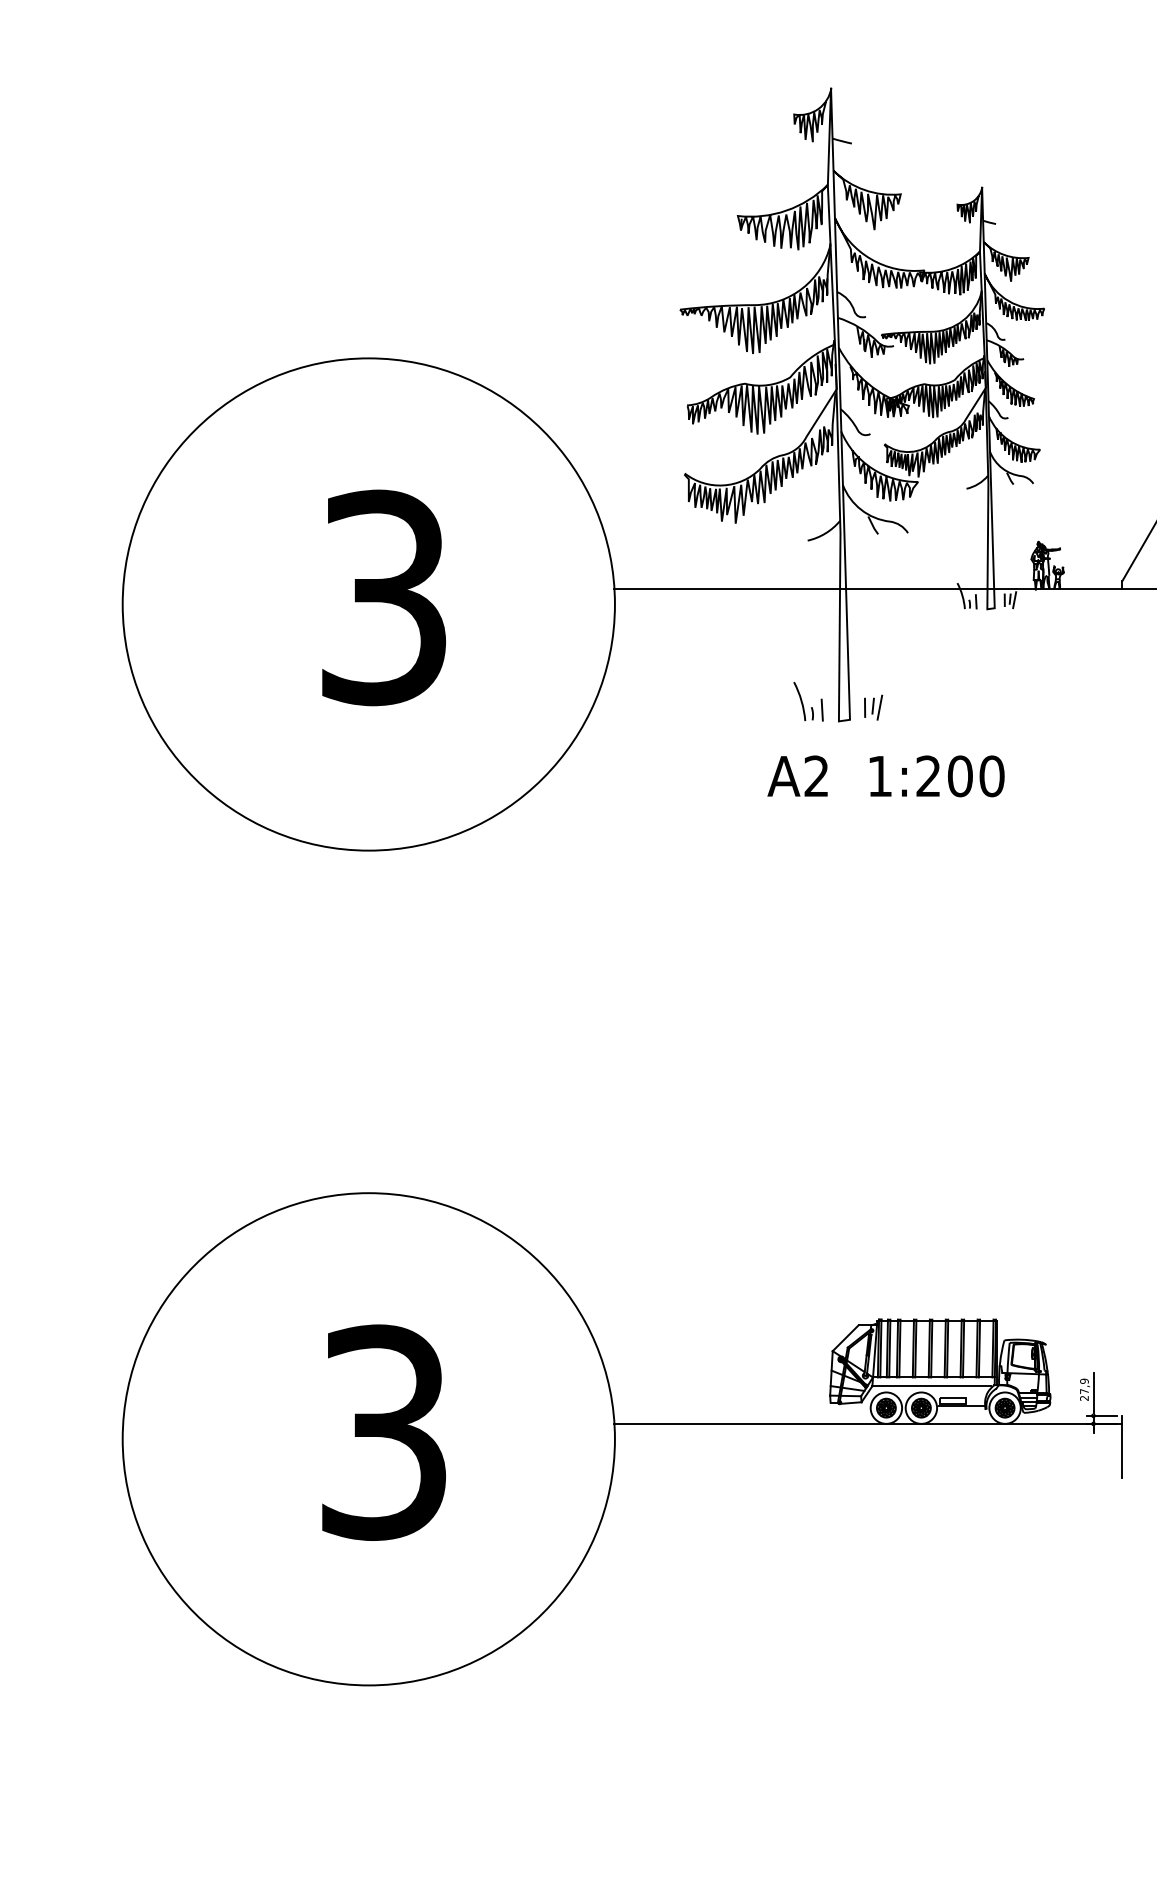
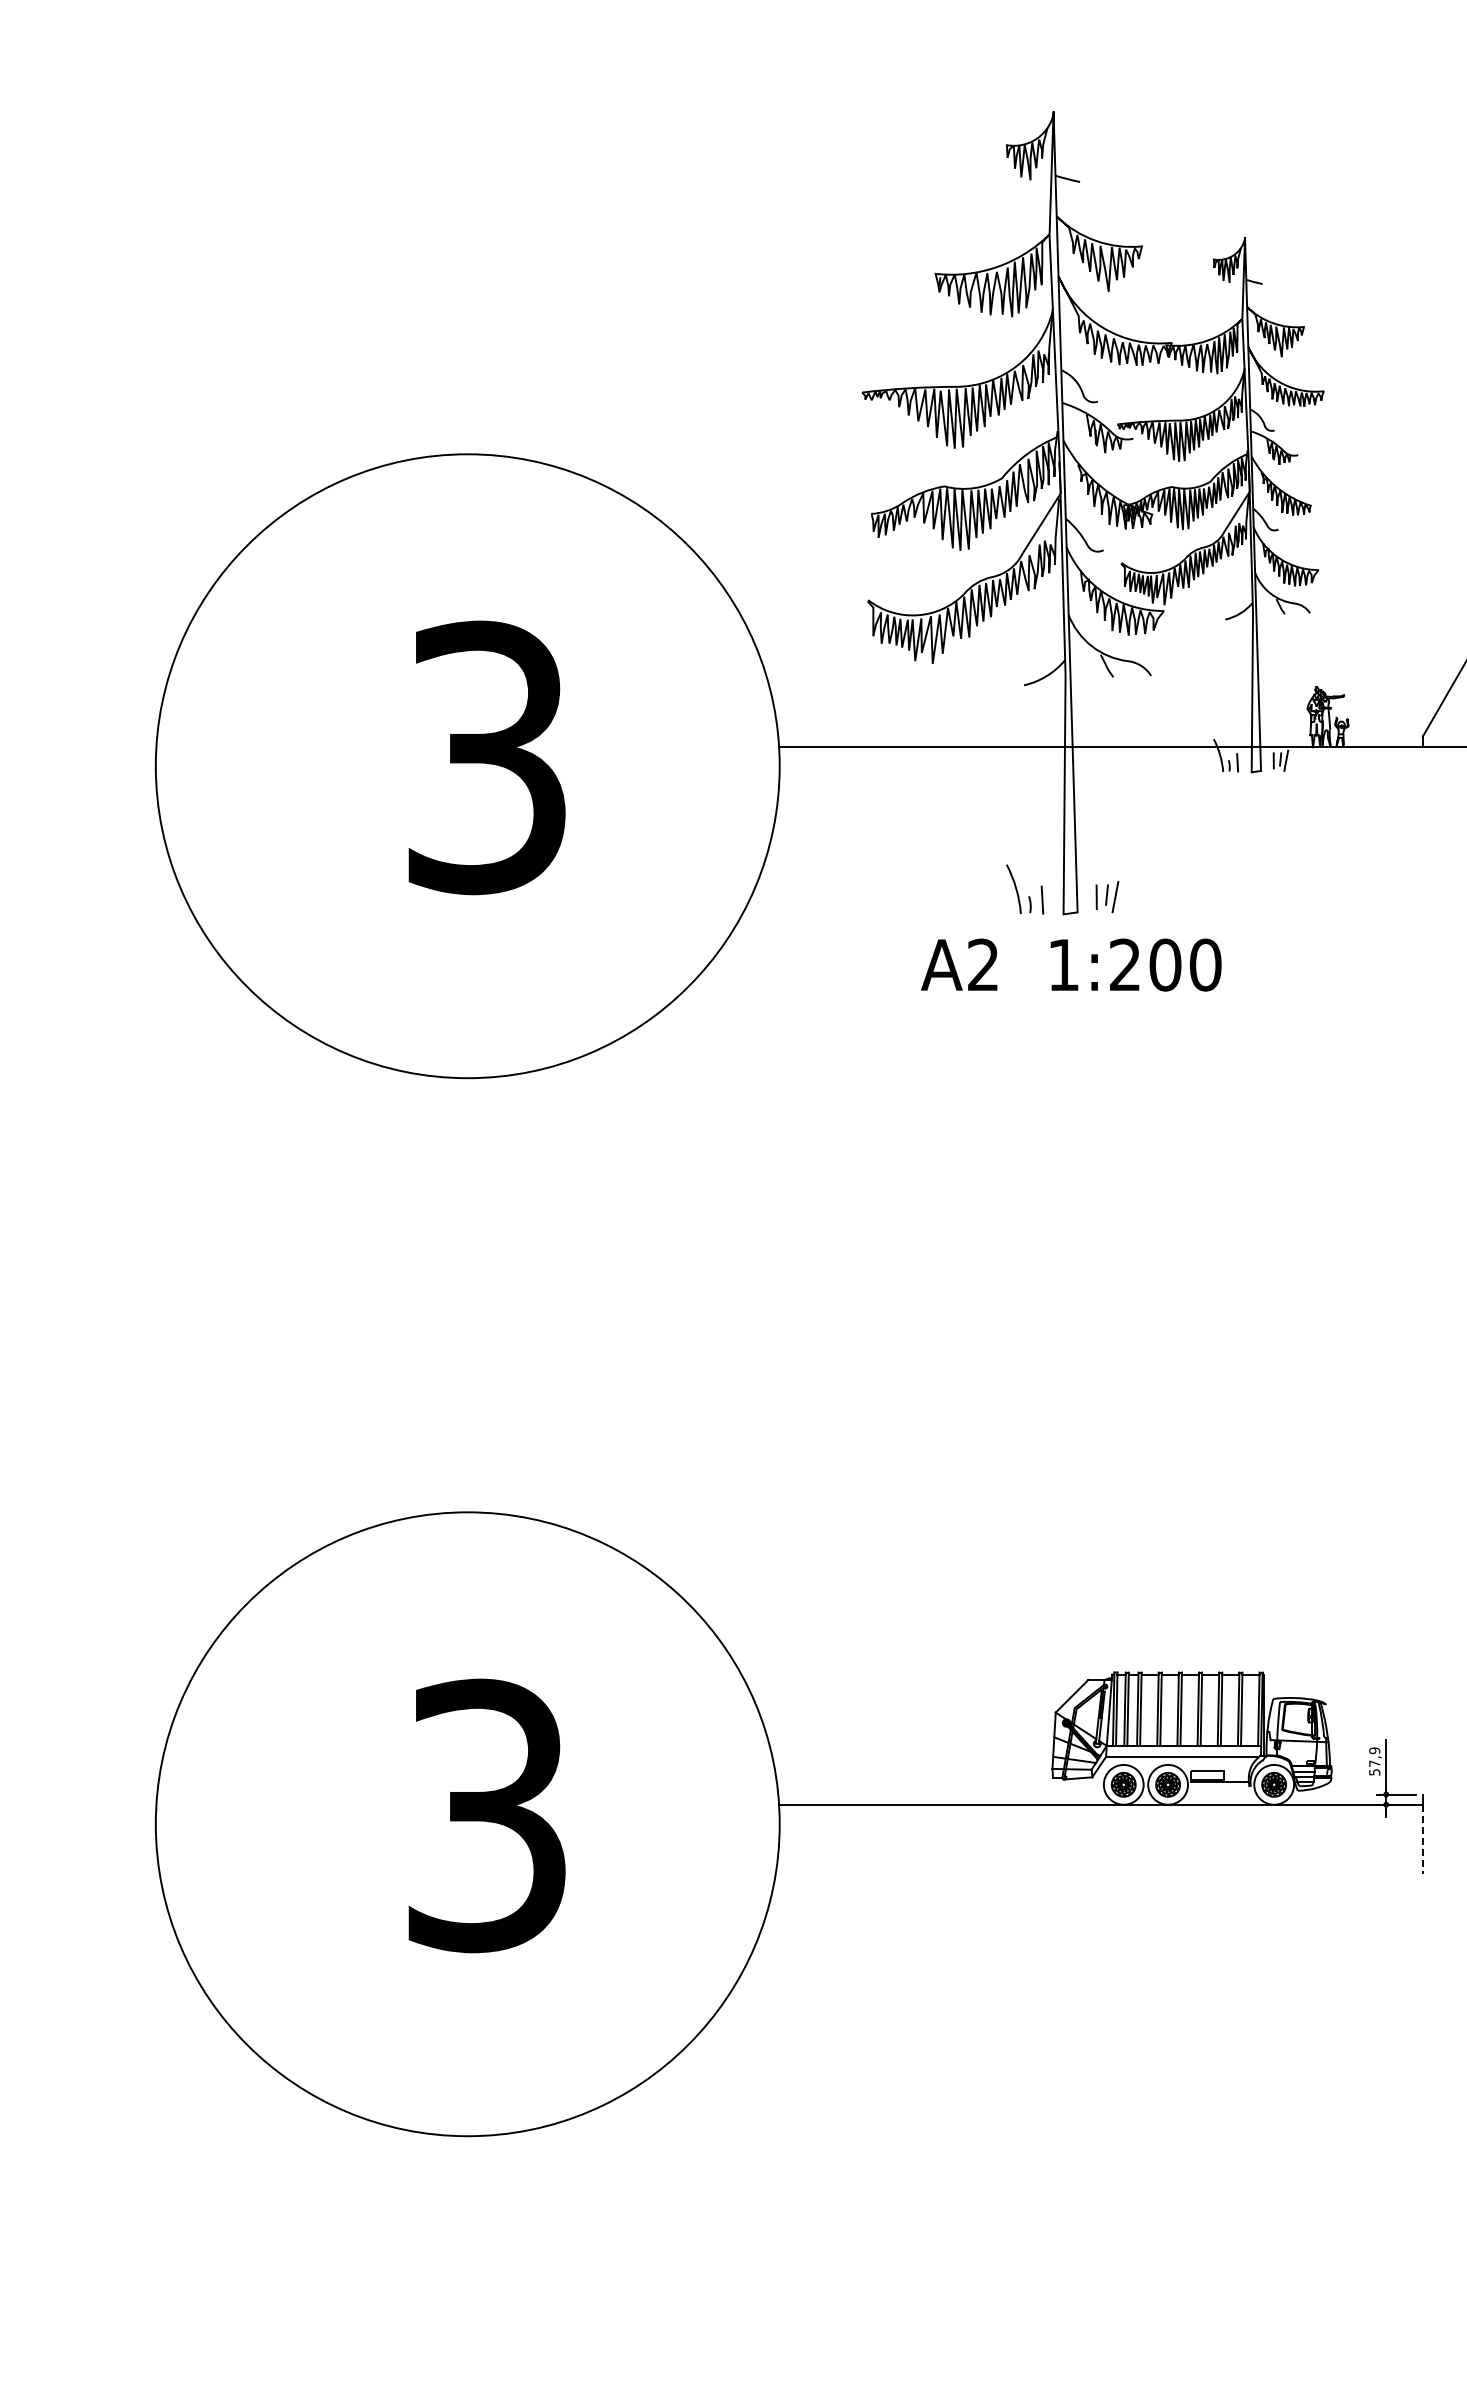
text: (886, 775) -> (1071, 964), moved
text: (1084, 1398) -> (1374, 1772), 27,9 -> 57,9
line: (1122, 1451) -> (1422, 1839), solid -> dashed

